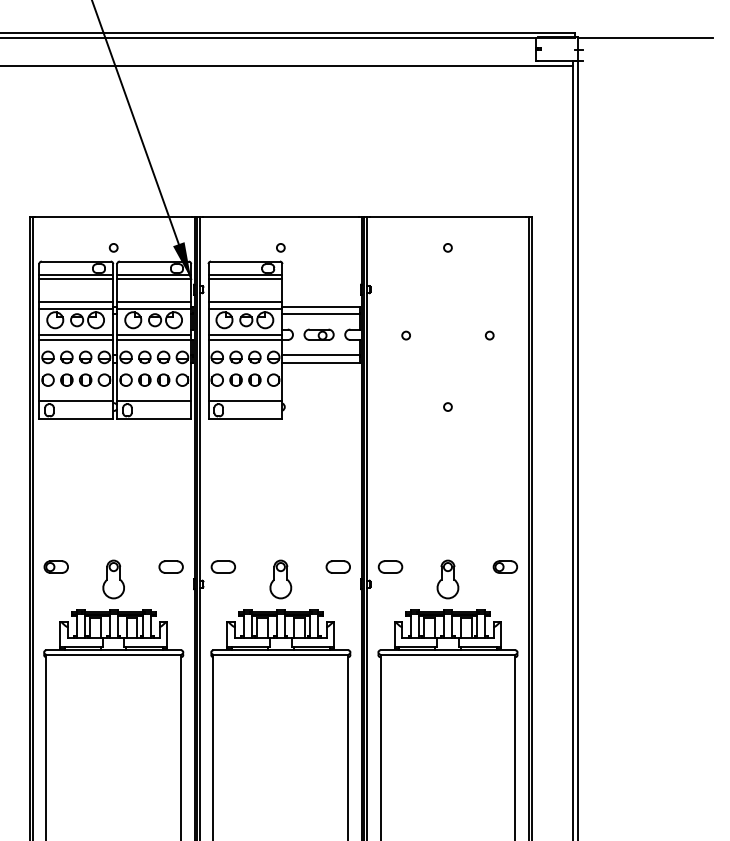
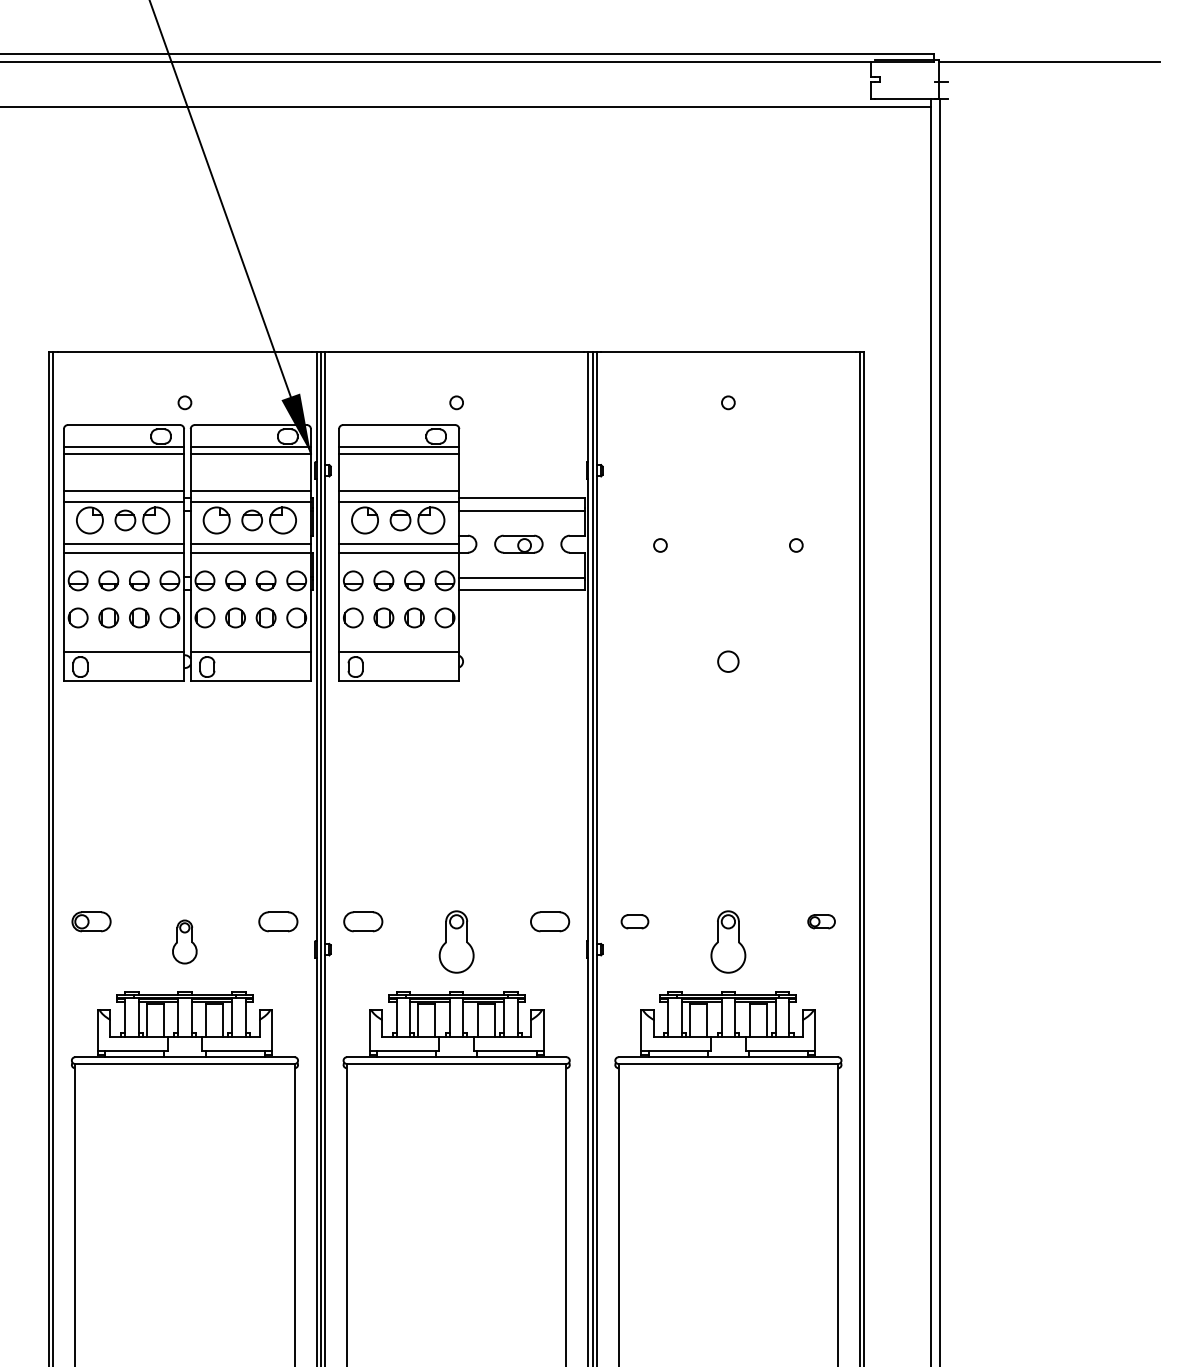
circle: (447, 406) -> (727, 660), size x1.6
part: (390, 566) -> (634, 920), size x0.7
part: (504, 566) -> (820, 920), size x0.7
part: (113, 579) -> (184, 942), size x0.7

